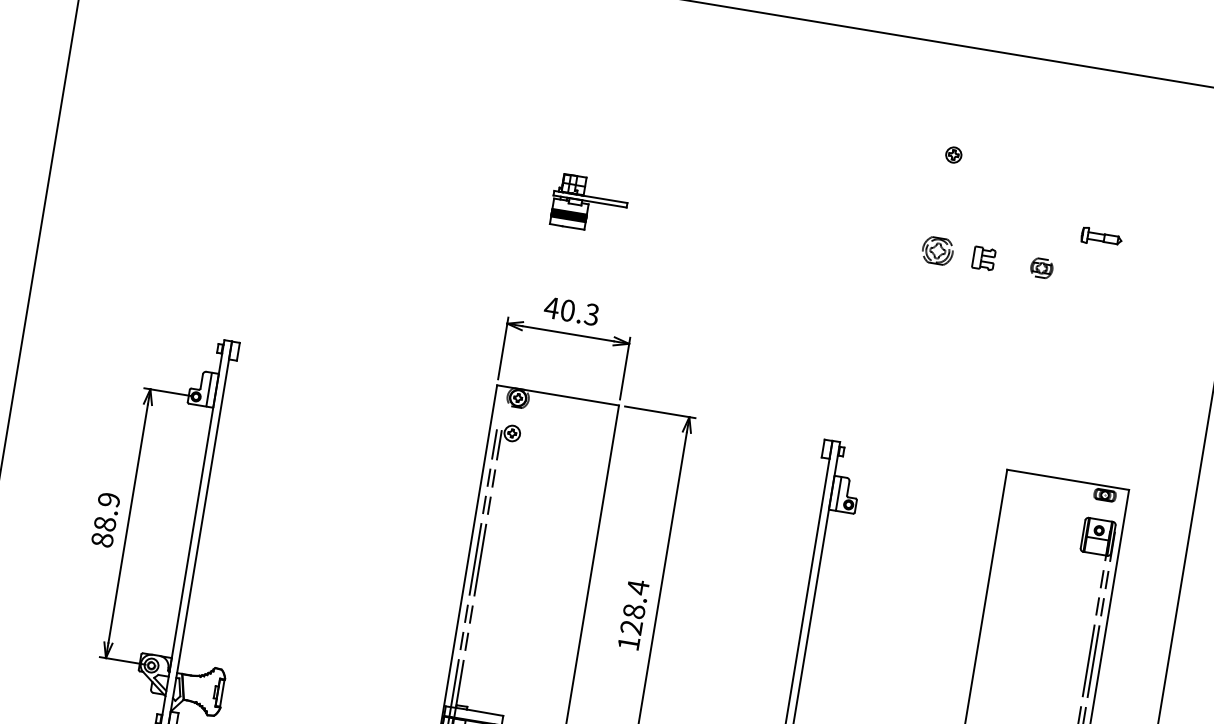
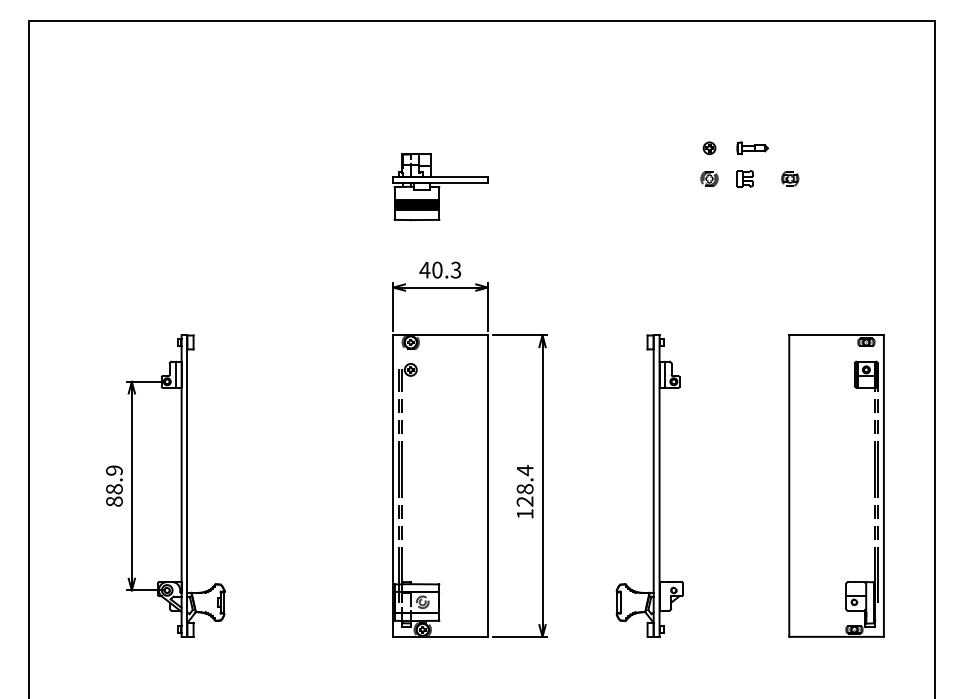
part: (953, 155) -> (709, 148), moved
part: (589, 204) -> (440, 187), size x1.67
part: (1101, 237) -> (752, 148), moved
part: (937, 250) -> (709, 178), size x0.71

